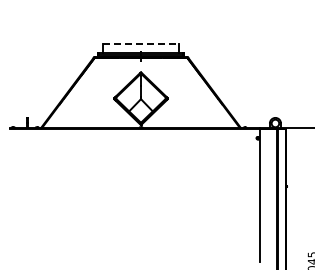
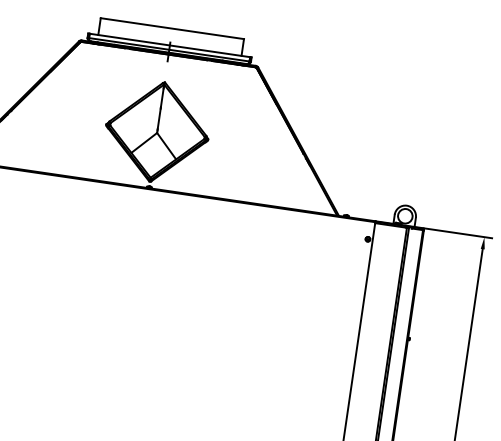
line: (141, 44) -> (173, 29), dashed -> solid

